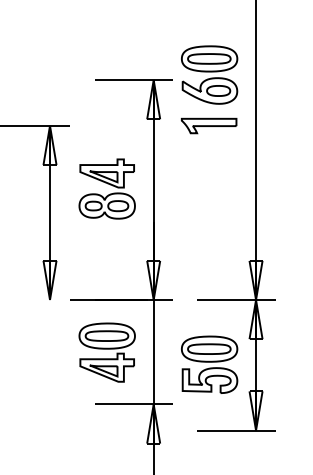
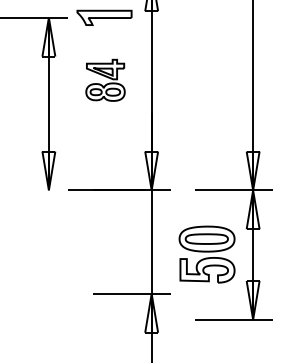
part: (209, 125) -> (104, 17), moved
part: (106, 188) -> (104, 79), size x0.7
part: (106, 352) -> (104, 242), removed

